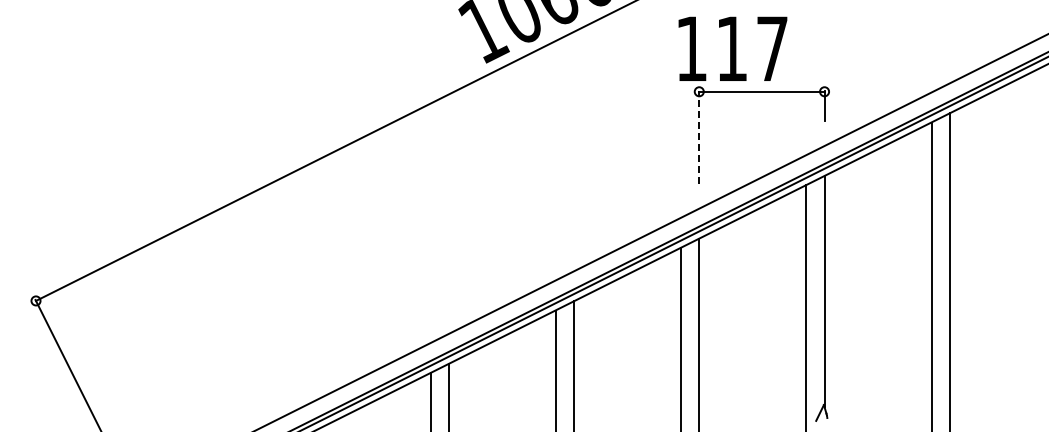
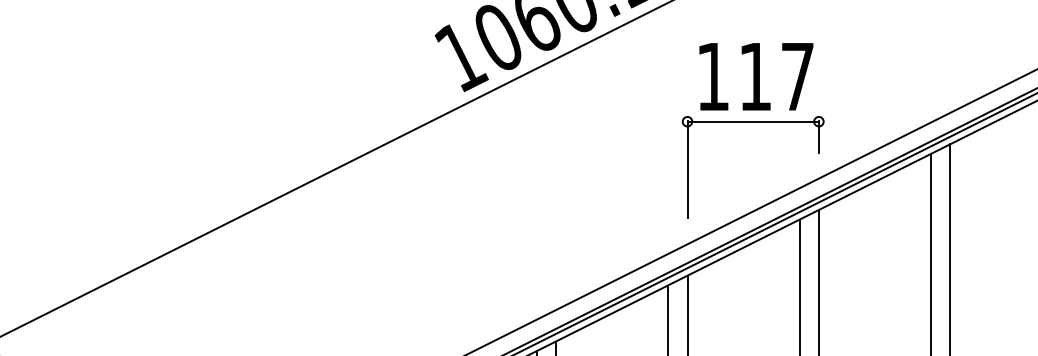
text: (732, 48) -> (755, 76), moved
line: (699, 137) -> (687, 169), dashed -> solid

